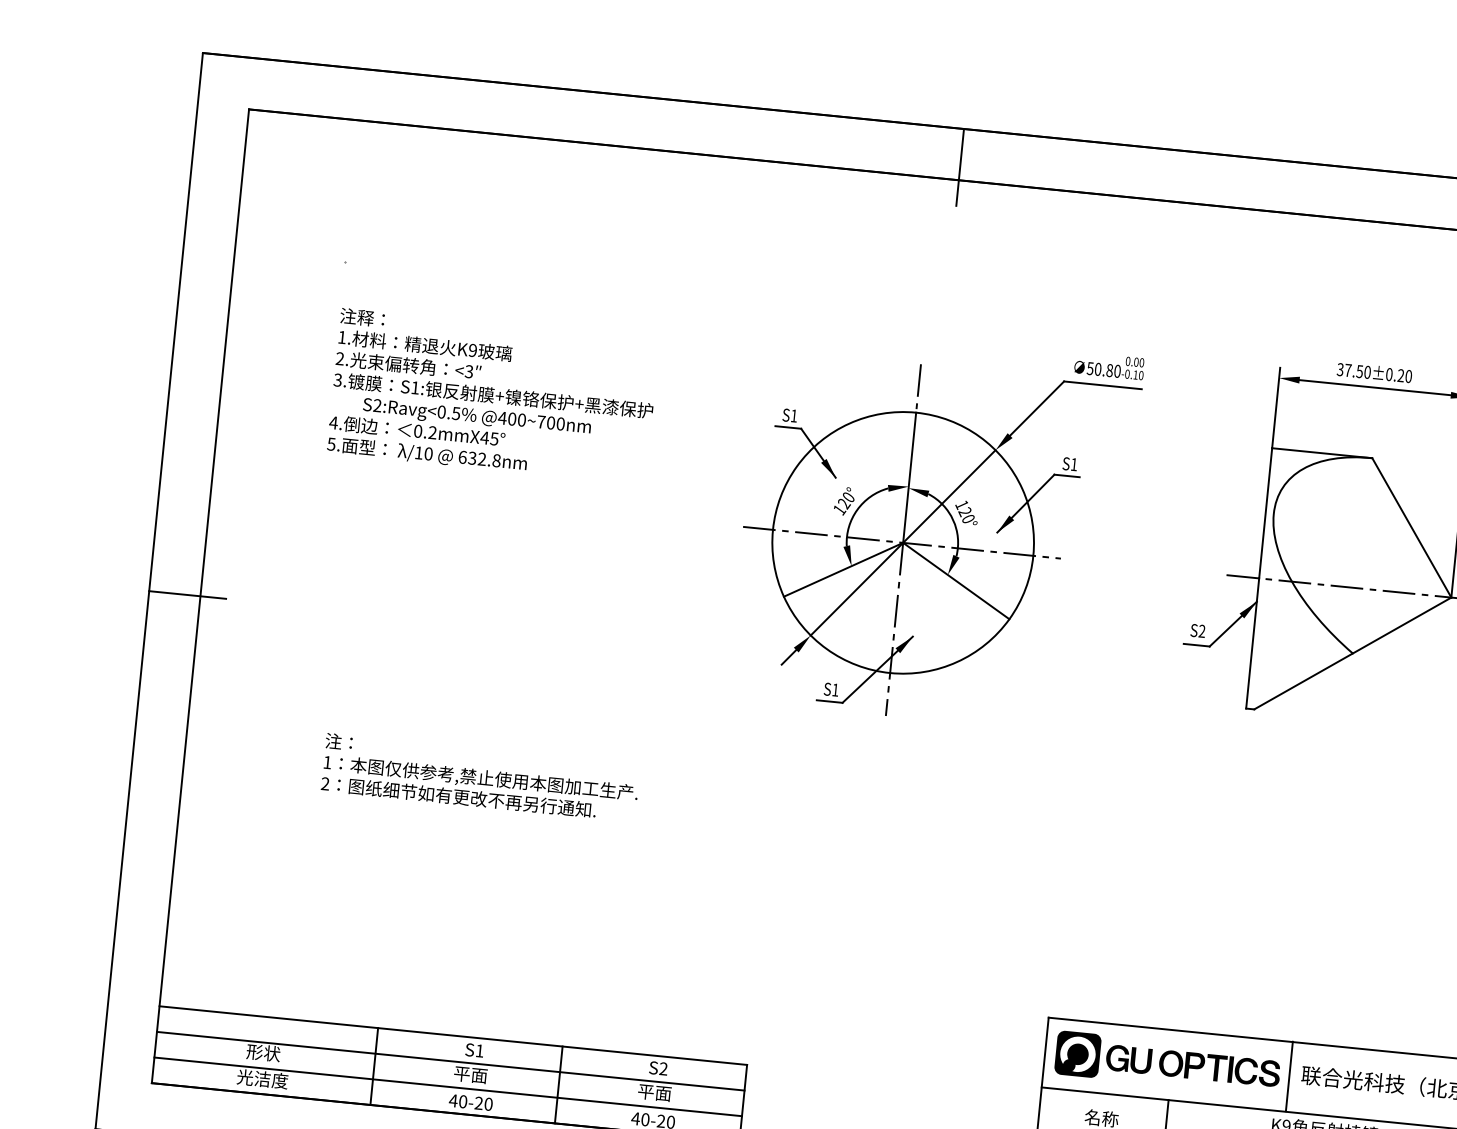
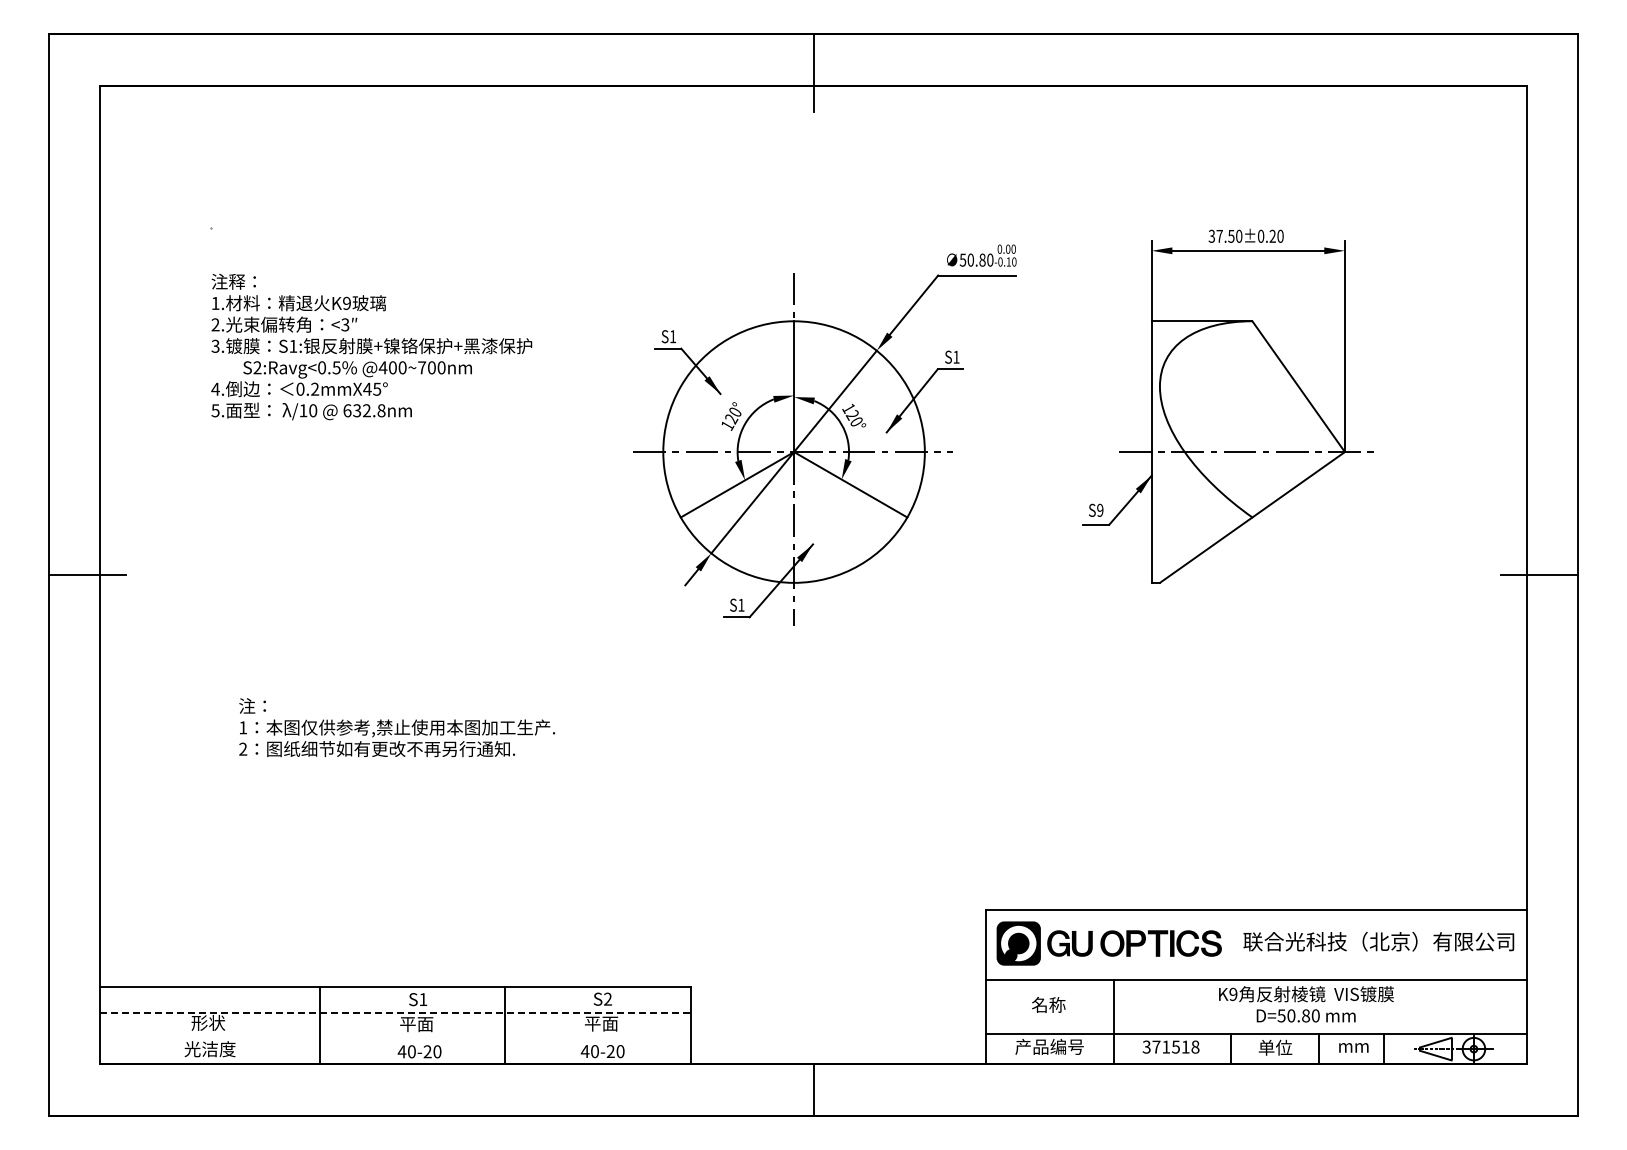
text: (1202, 631) -> (1100, 510), S2 -> S9
line: (450, 1061) -> (395, 1012), solid -> dashed
line: (1289, 1076) -> (1231, 944), removed
line: (448, 1086) -> (395, 1038), removed

